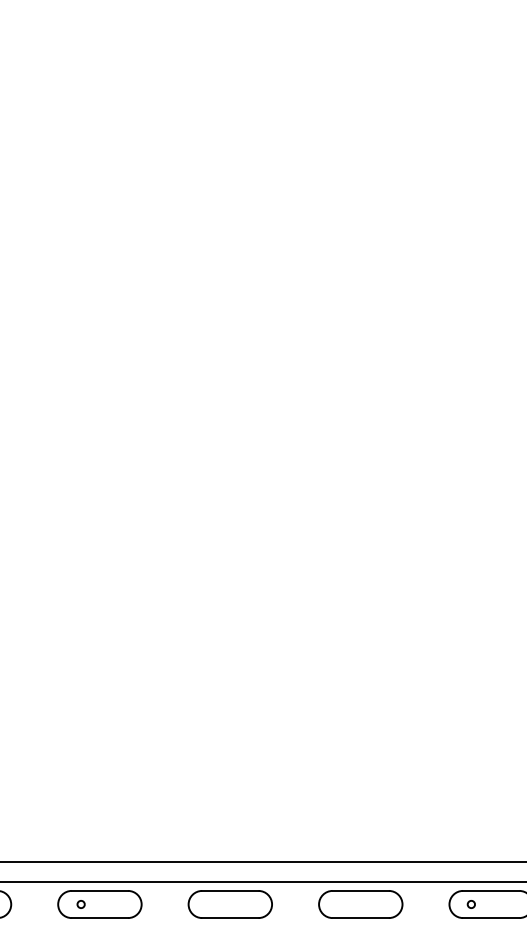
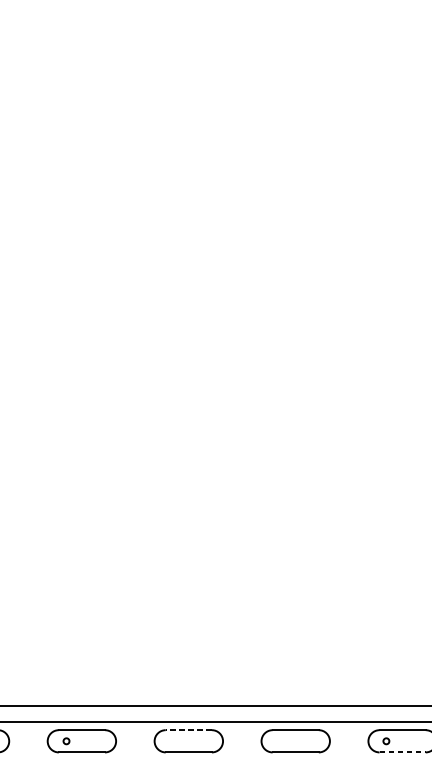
line: (229, 890) -> (188, 729), solid -> dashed
line: (491, 918) -> (402, 752), solid -> dashed

